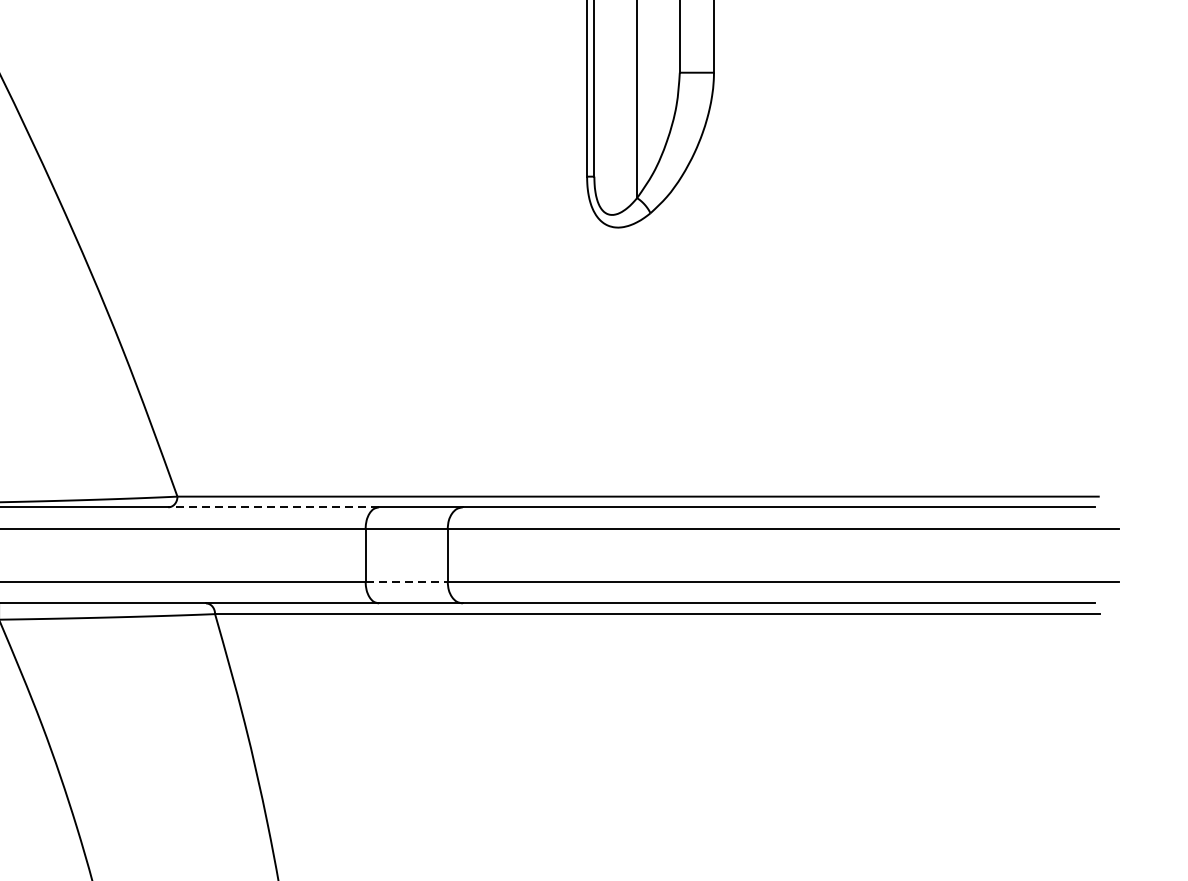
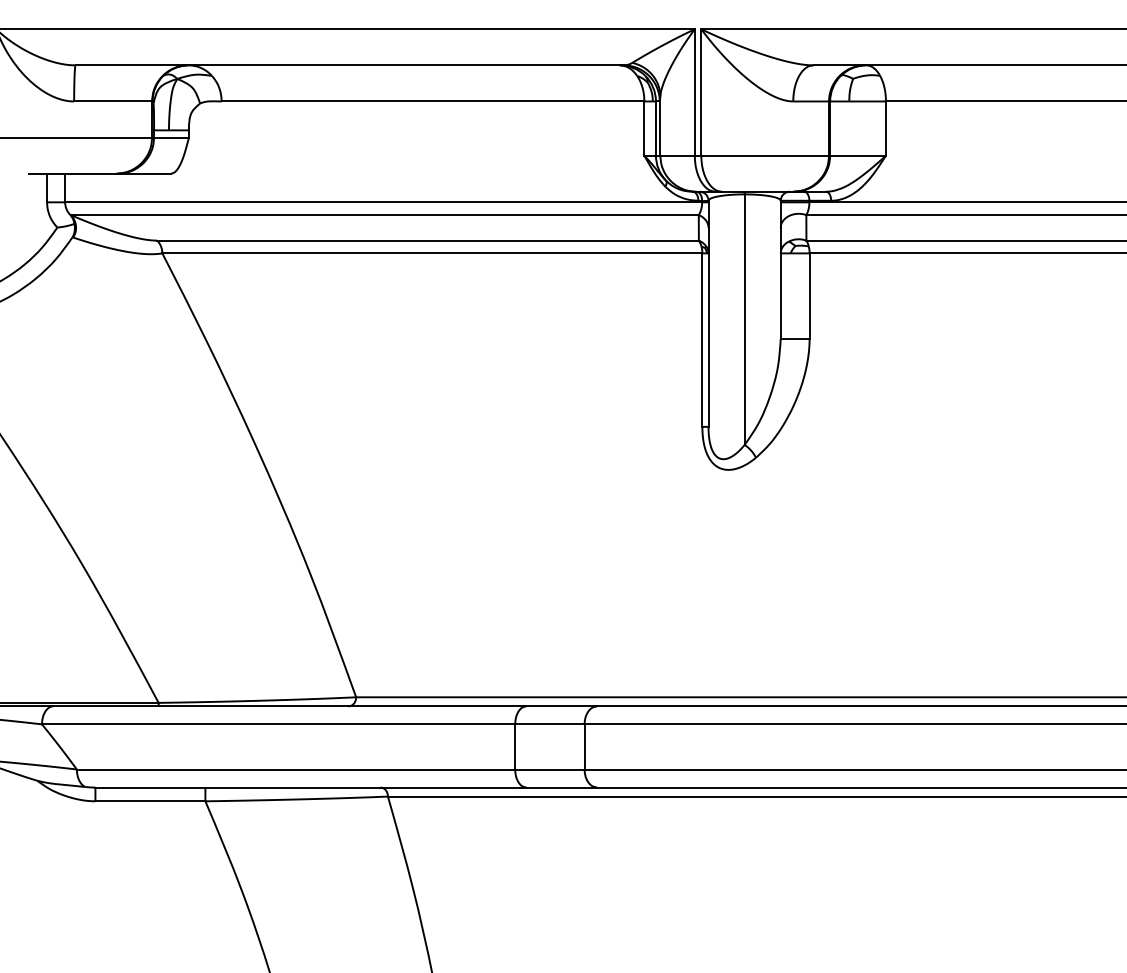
line: (272, 507) -> (436, 706), dashed -> solid
line: (406, 582) -> (549, 769), dashed -> solid

